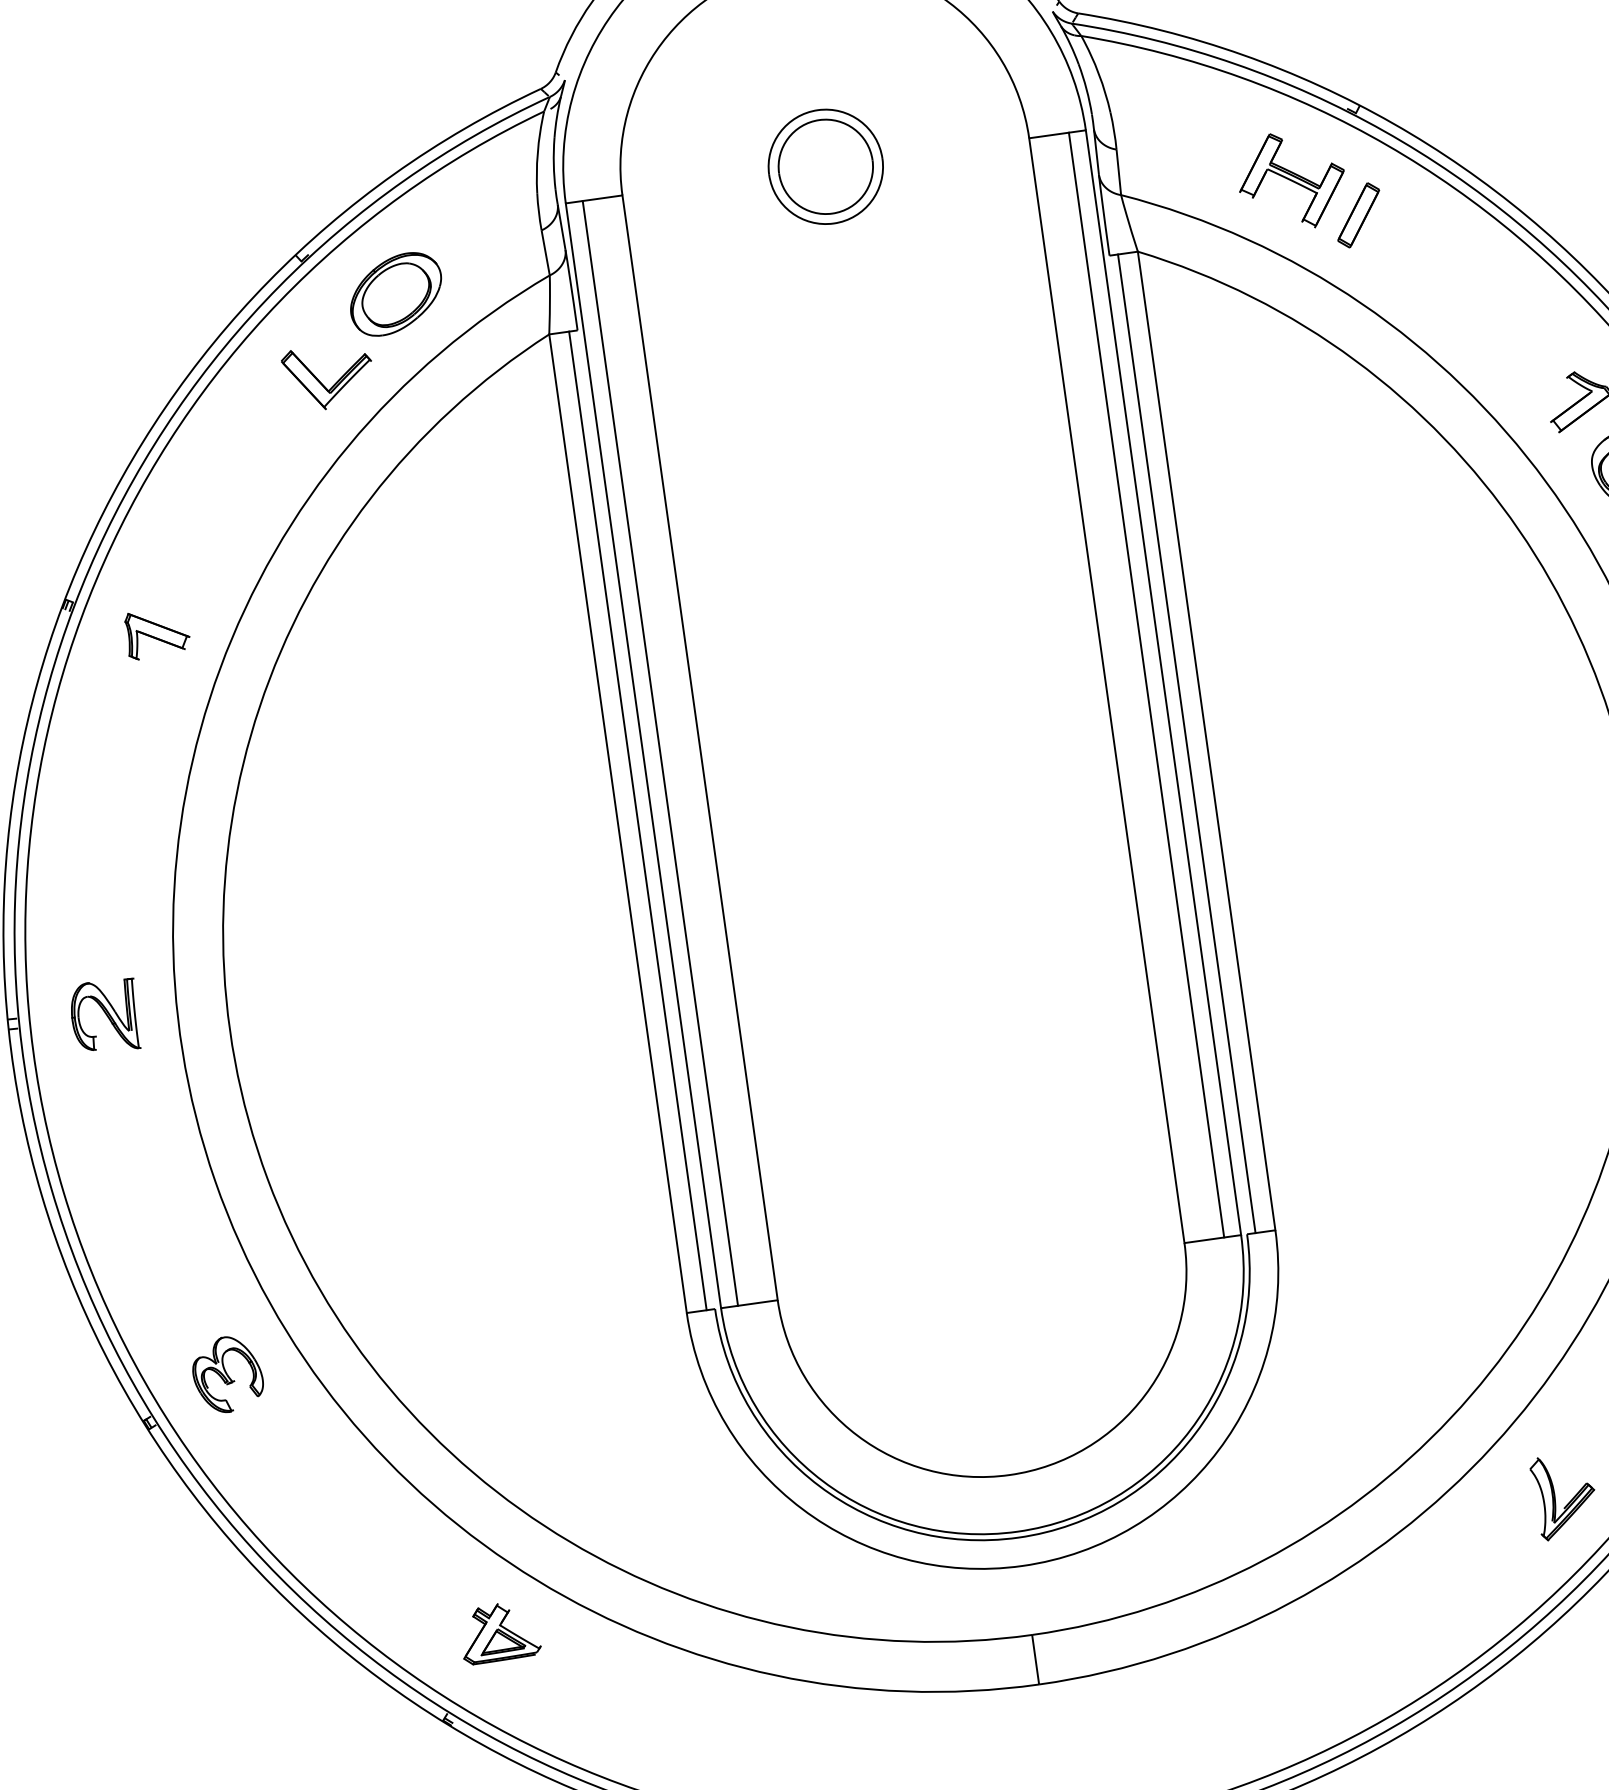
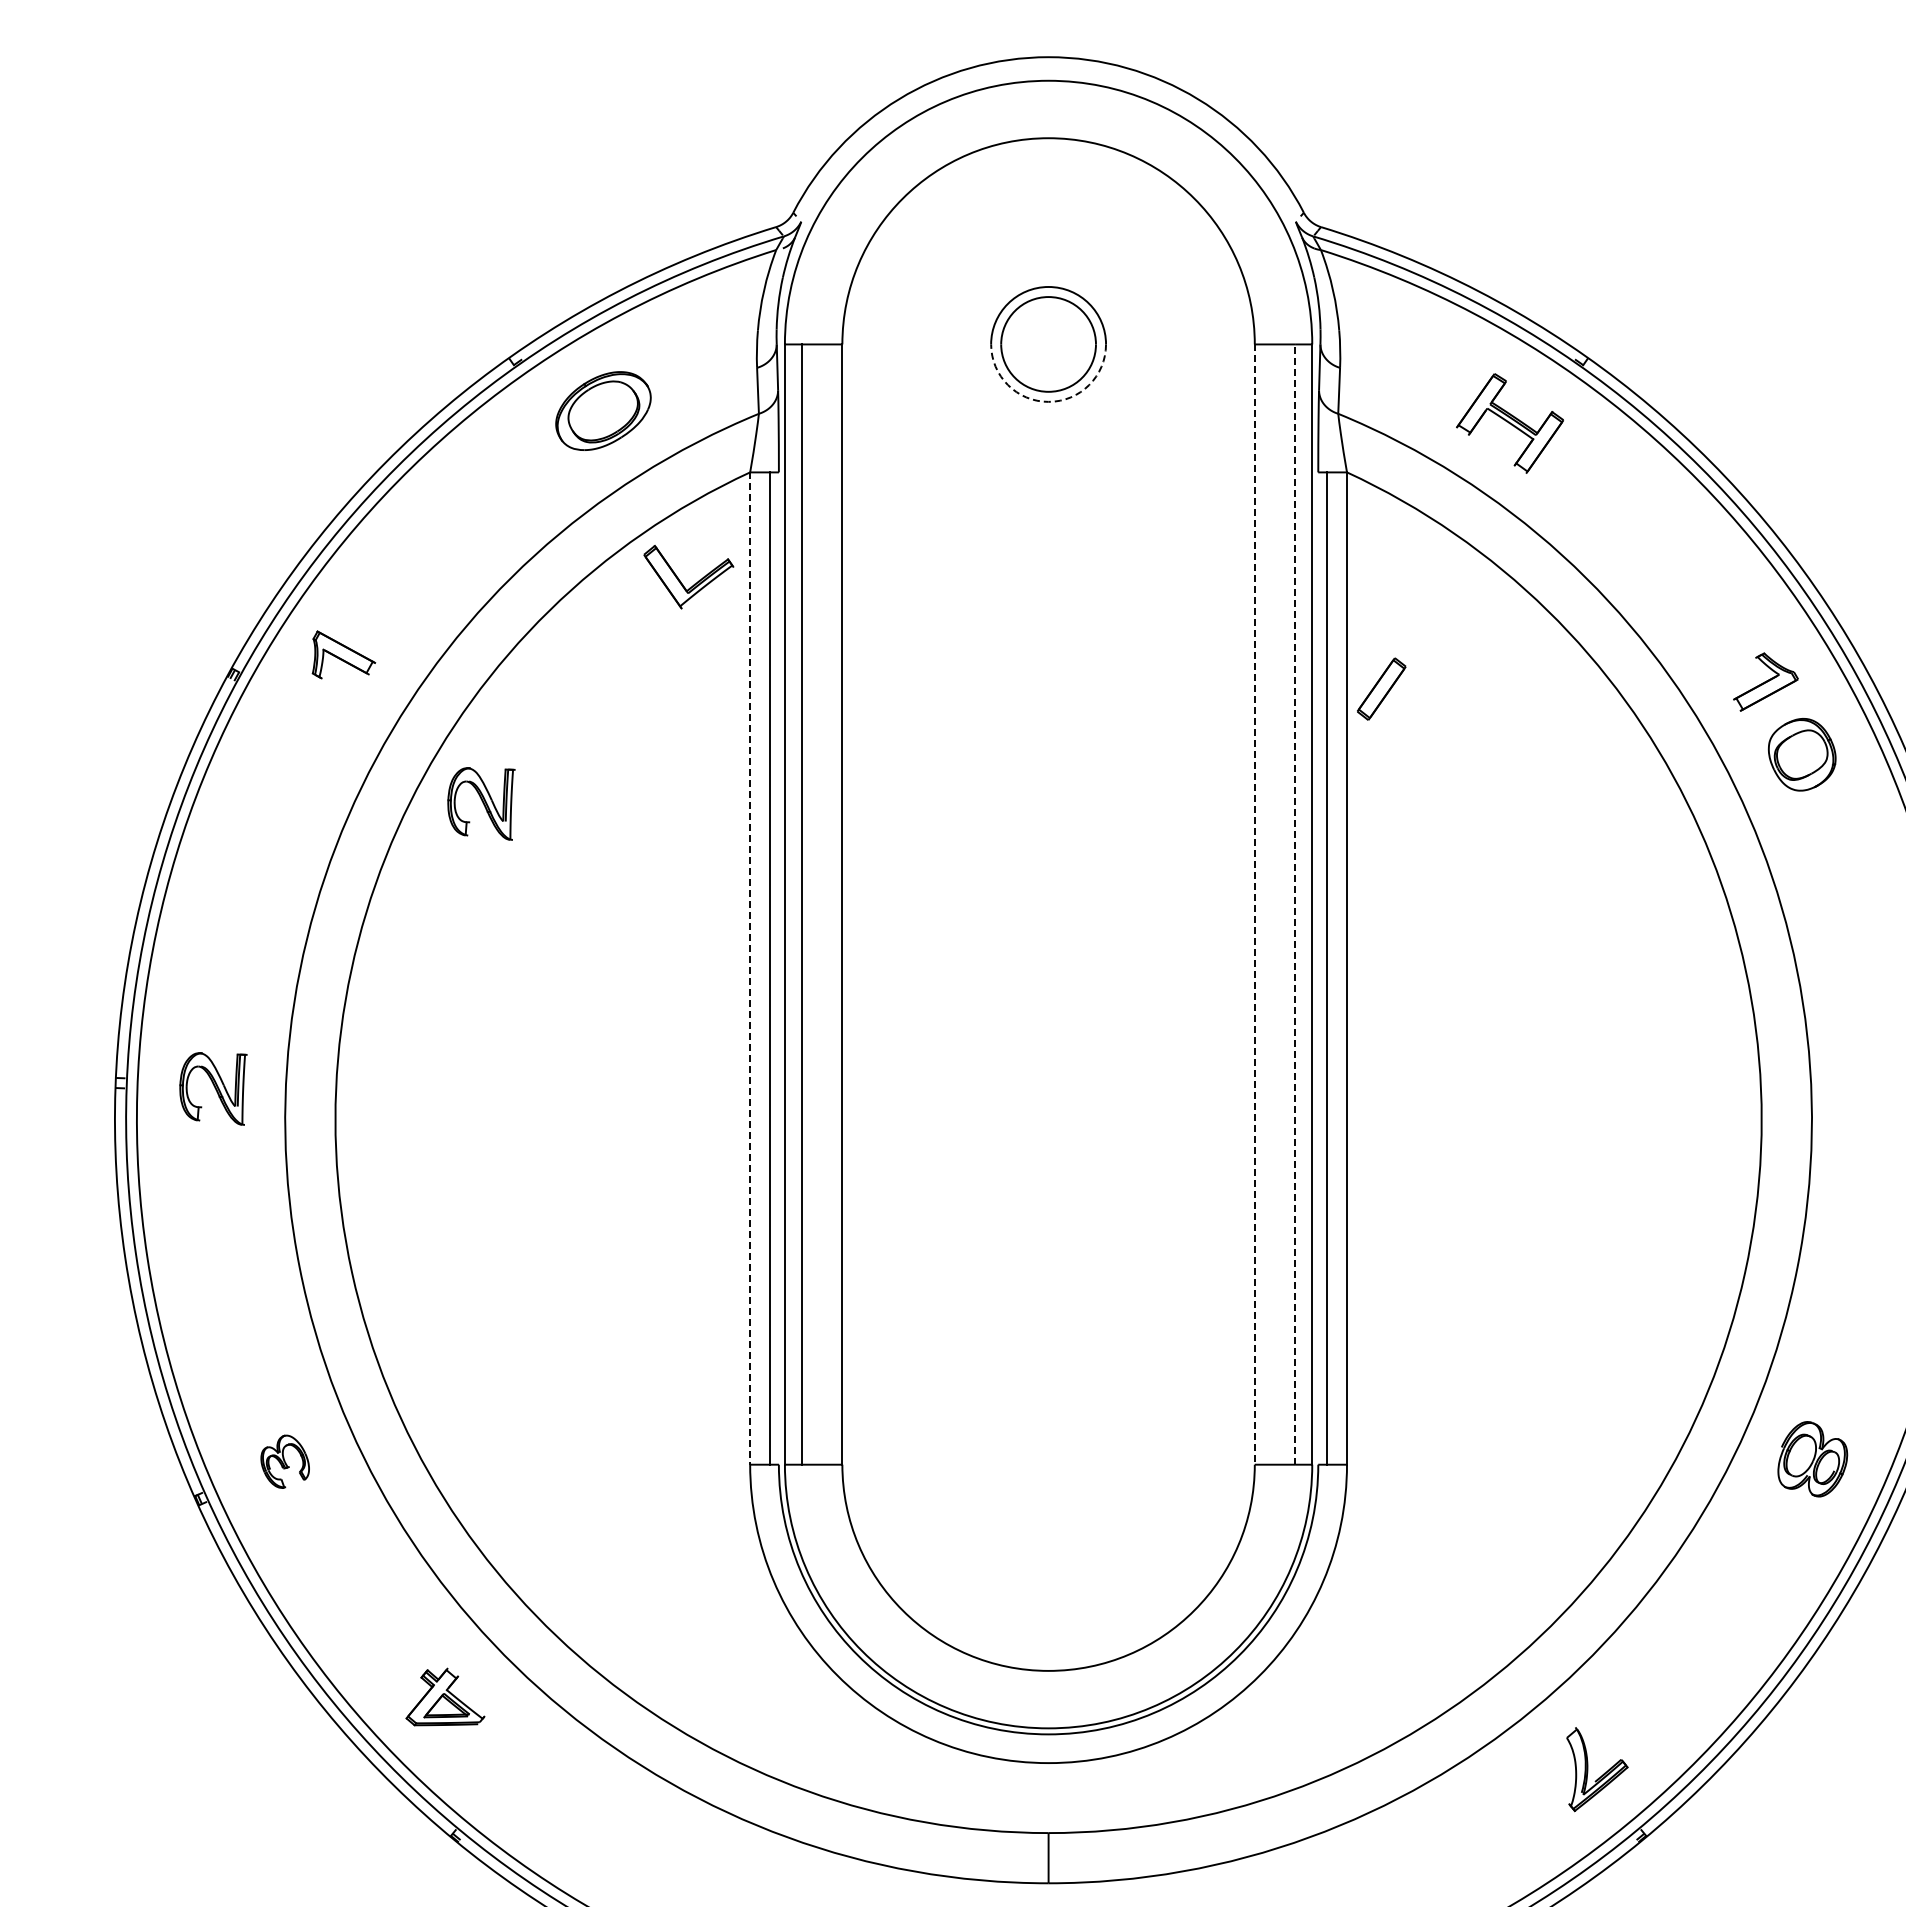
part: (1358, 214) -> (1381, 688), moved
arc: (833, 223) -> (1048, 401), solid -> dashed
part: (322, 382) -> (681, 581), moved
part: (157, 633) -> (343, 654), moved
line: (1146, 684) -> (1295, 904), solid -> dashed
line: (1106, 691) -> (1254, 905), solid -> dashed
part: (330, 698) -> (481, 803), added
line: (618, 824) -> (750, 969), solid -> dashed
part: (228, 1374) -> (285, 1461), size x0.7
part: (499, 1631) -> (445, 1696), moved

